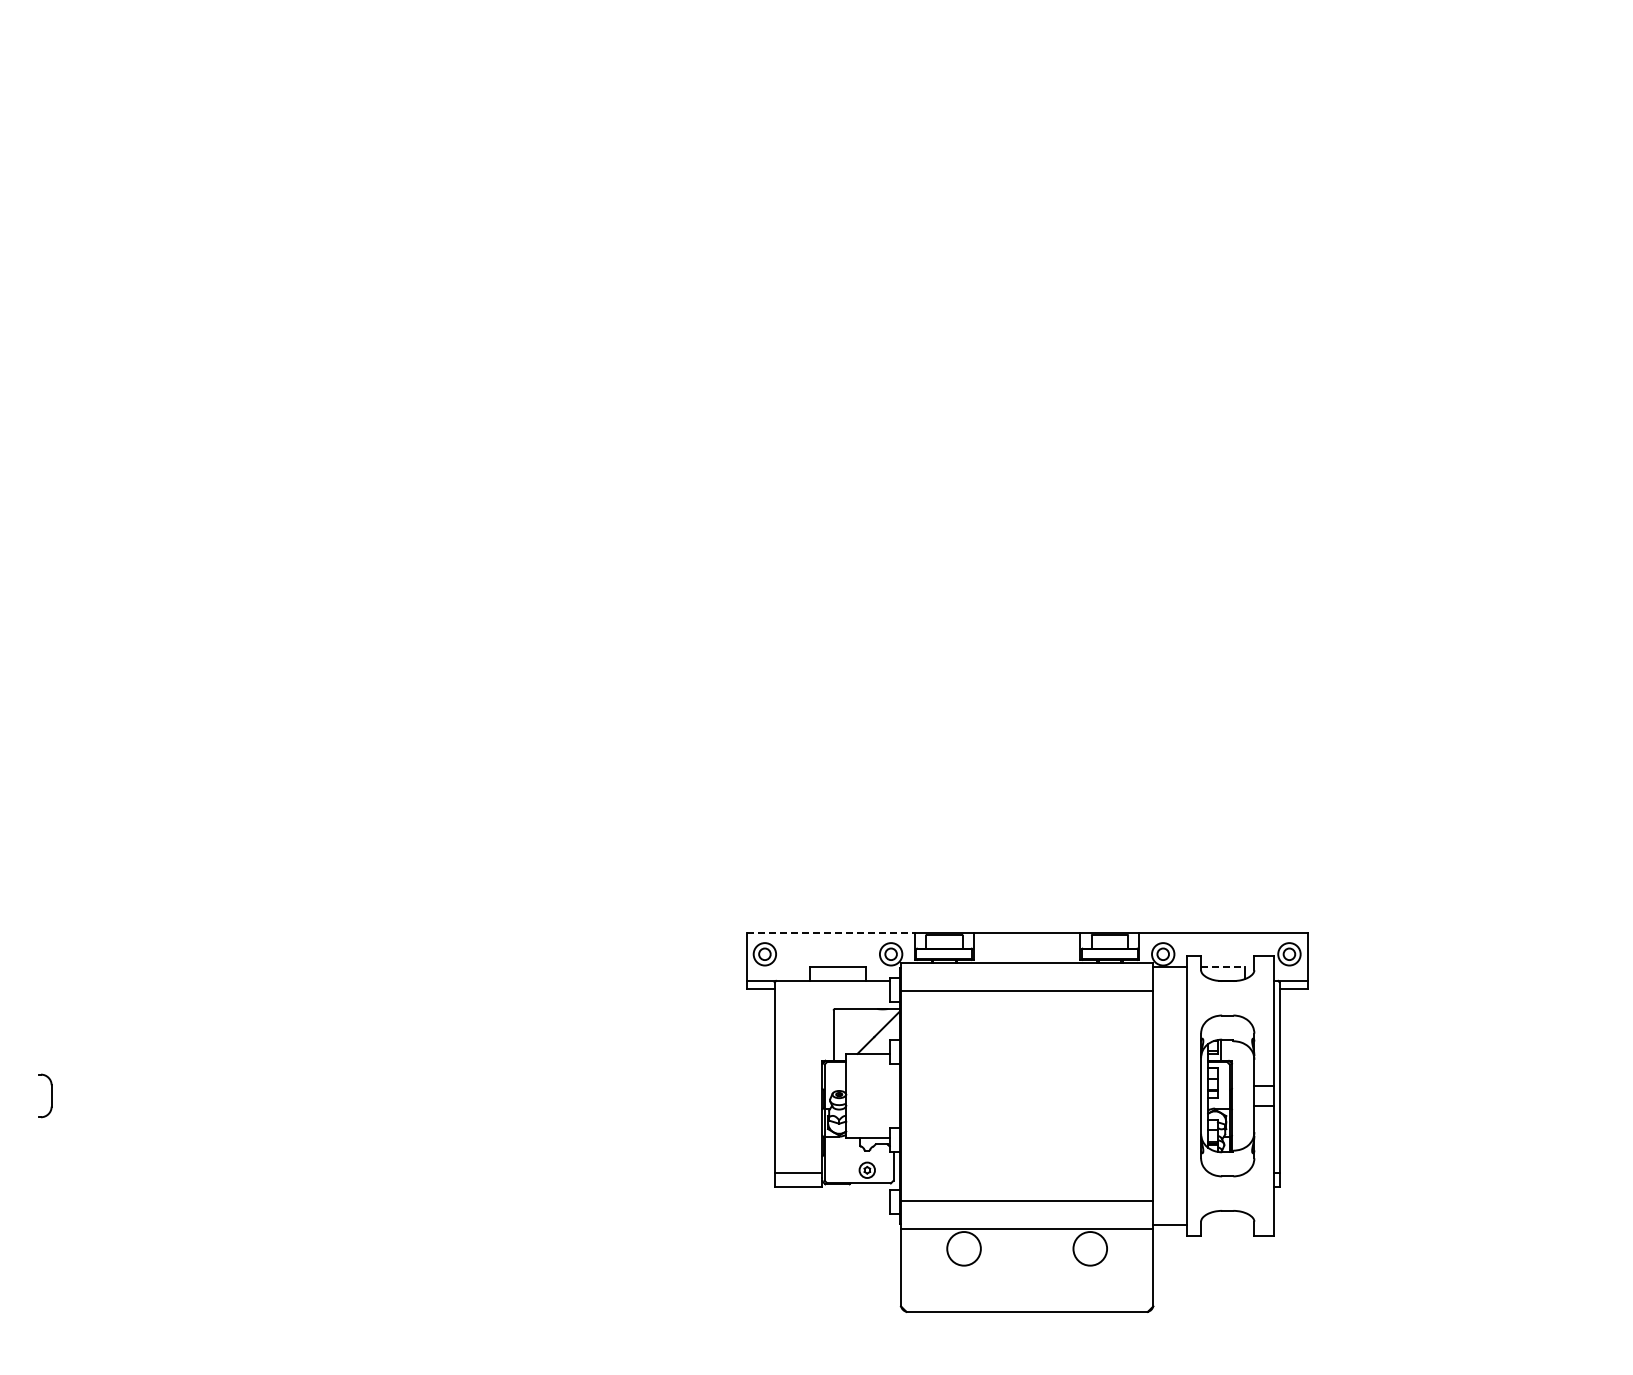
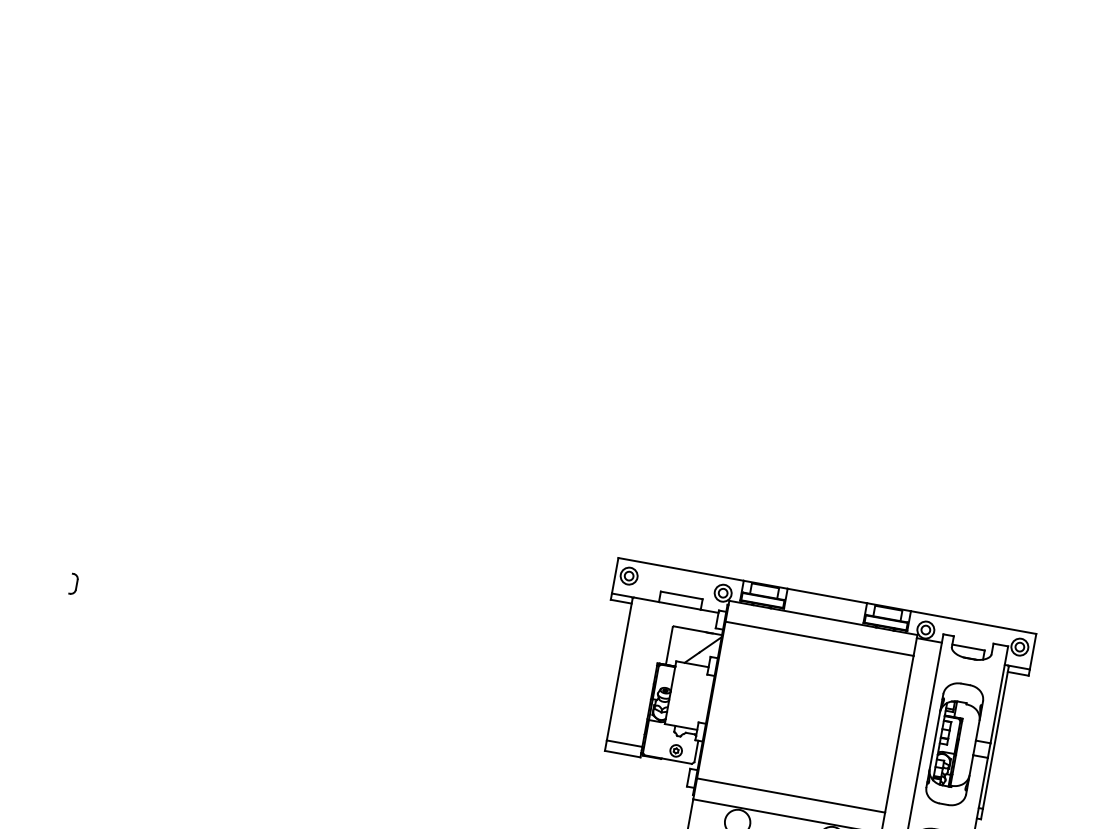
line: (831, 933) -> (681, 569), dashed -> solid
line: (1222, 966) -> (968, 647), dashed -> solid
part: (44, 1095) -> (73, 583), size x0.62

